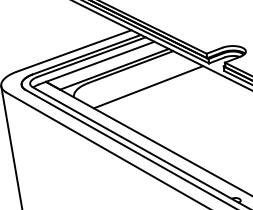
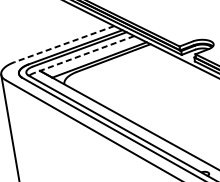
line: (74, 51) -> (64, 44), solid -> dashed
line: (96, 63) -> (83, 54), solid -> dashed
line: (148, 87) -> (129, 75), removed

